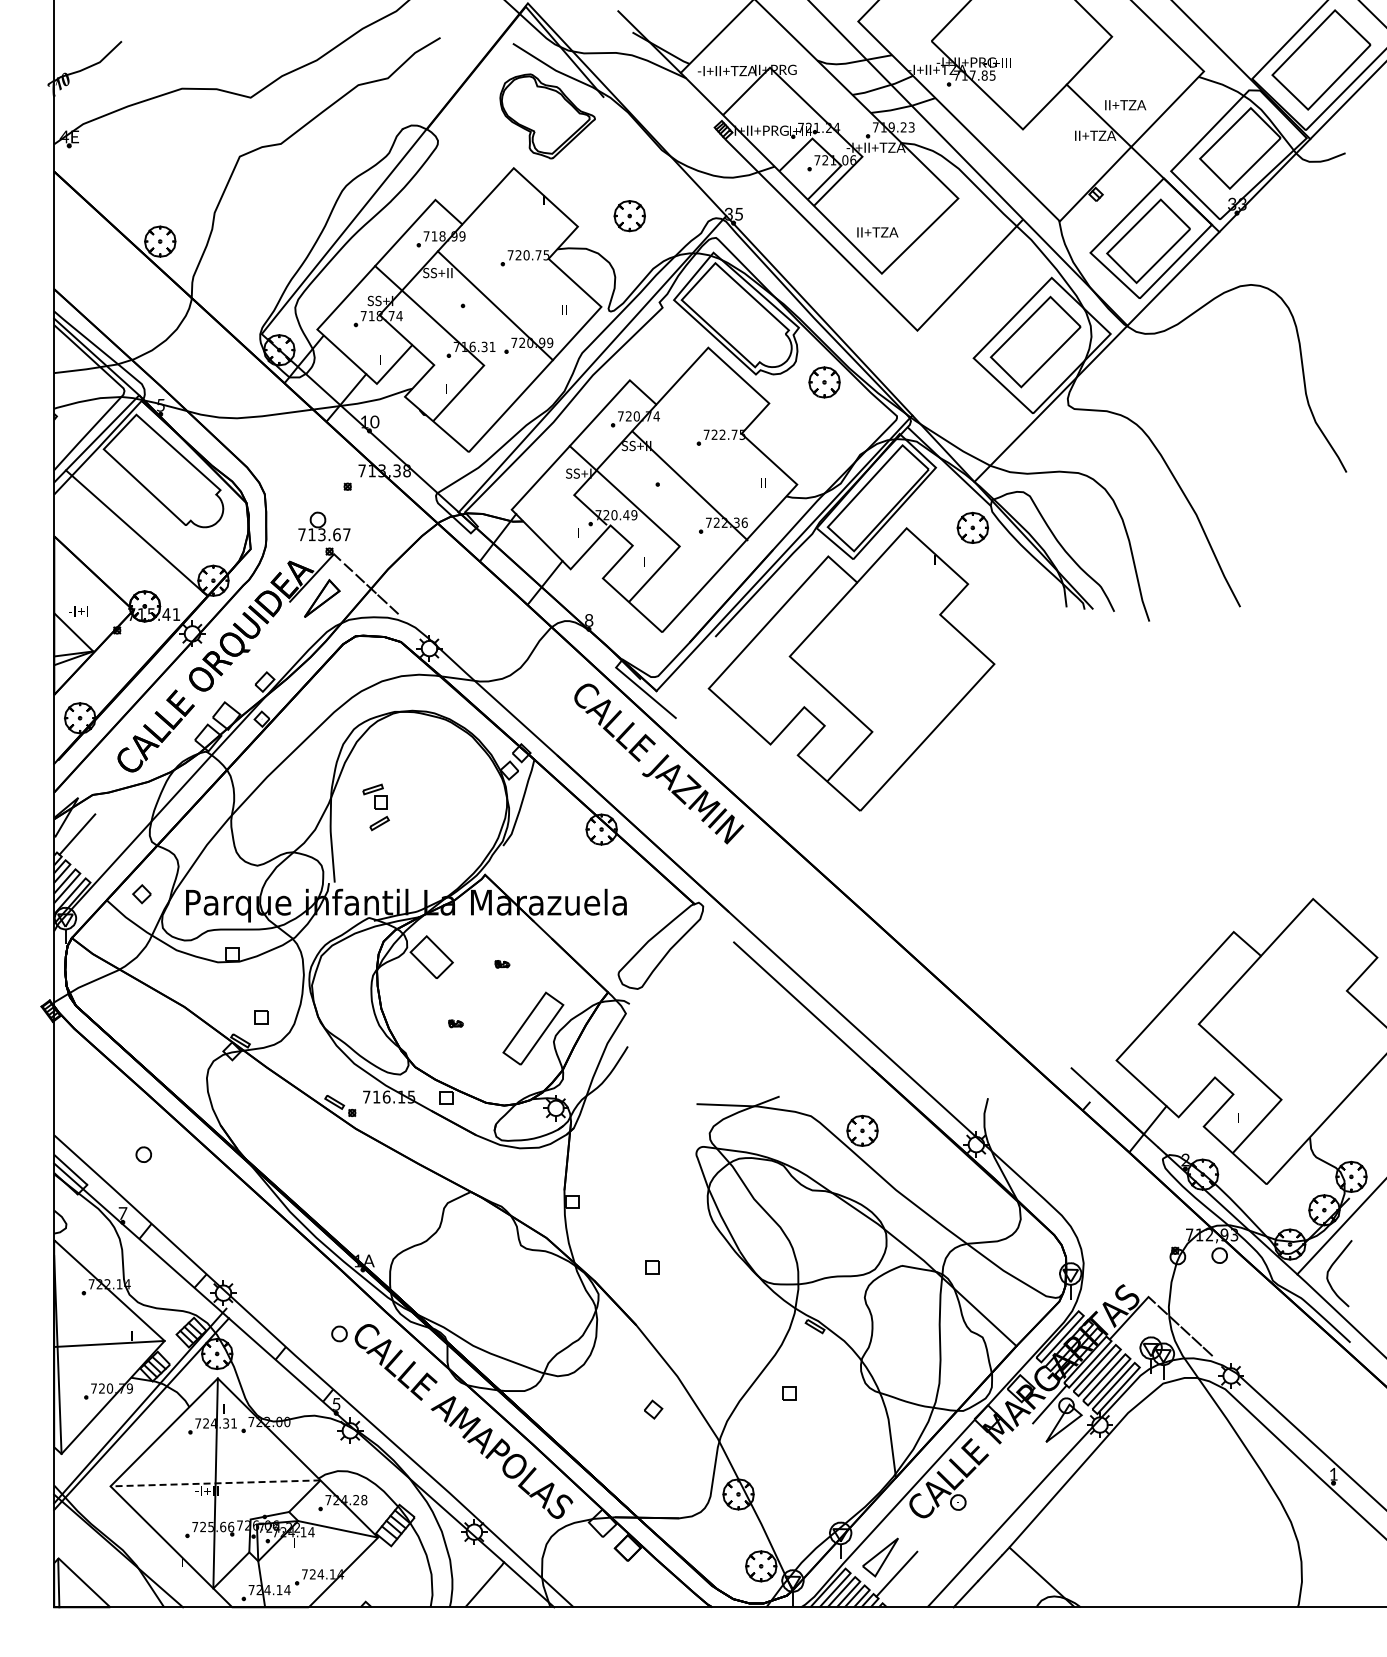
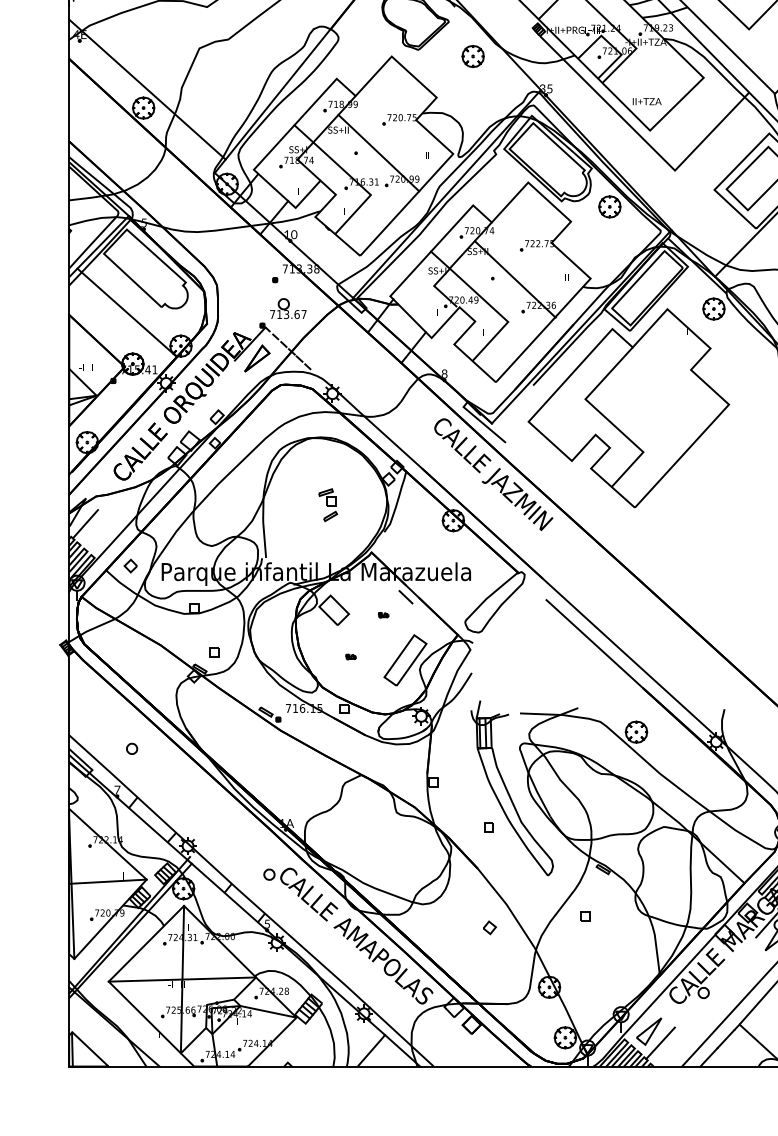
line: (165, 214) -> (147, 89), added
part: (629, 216) -> (472, 56), moved
part: (324, 526) -> (288, 308), moved
part: (375, 807) -> (327, 505), moved
line: (533, 938) -> (405, 597), added
part: (679, 1214) -> (508, 790), added
line: (215, 1483) -> (182, 979), dashed -> solid

